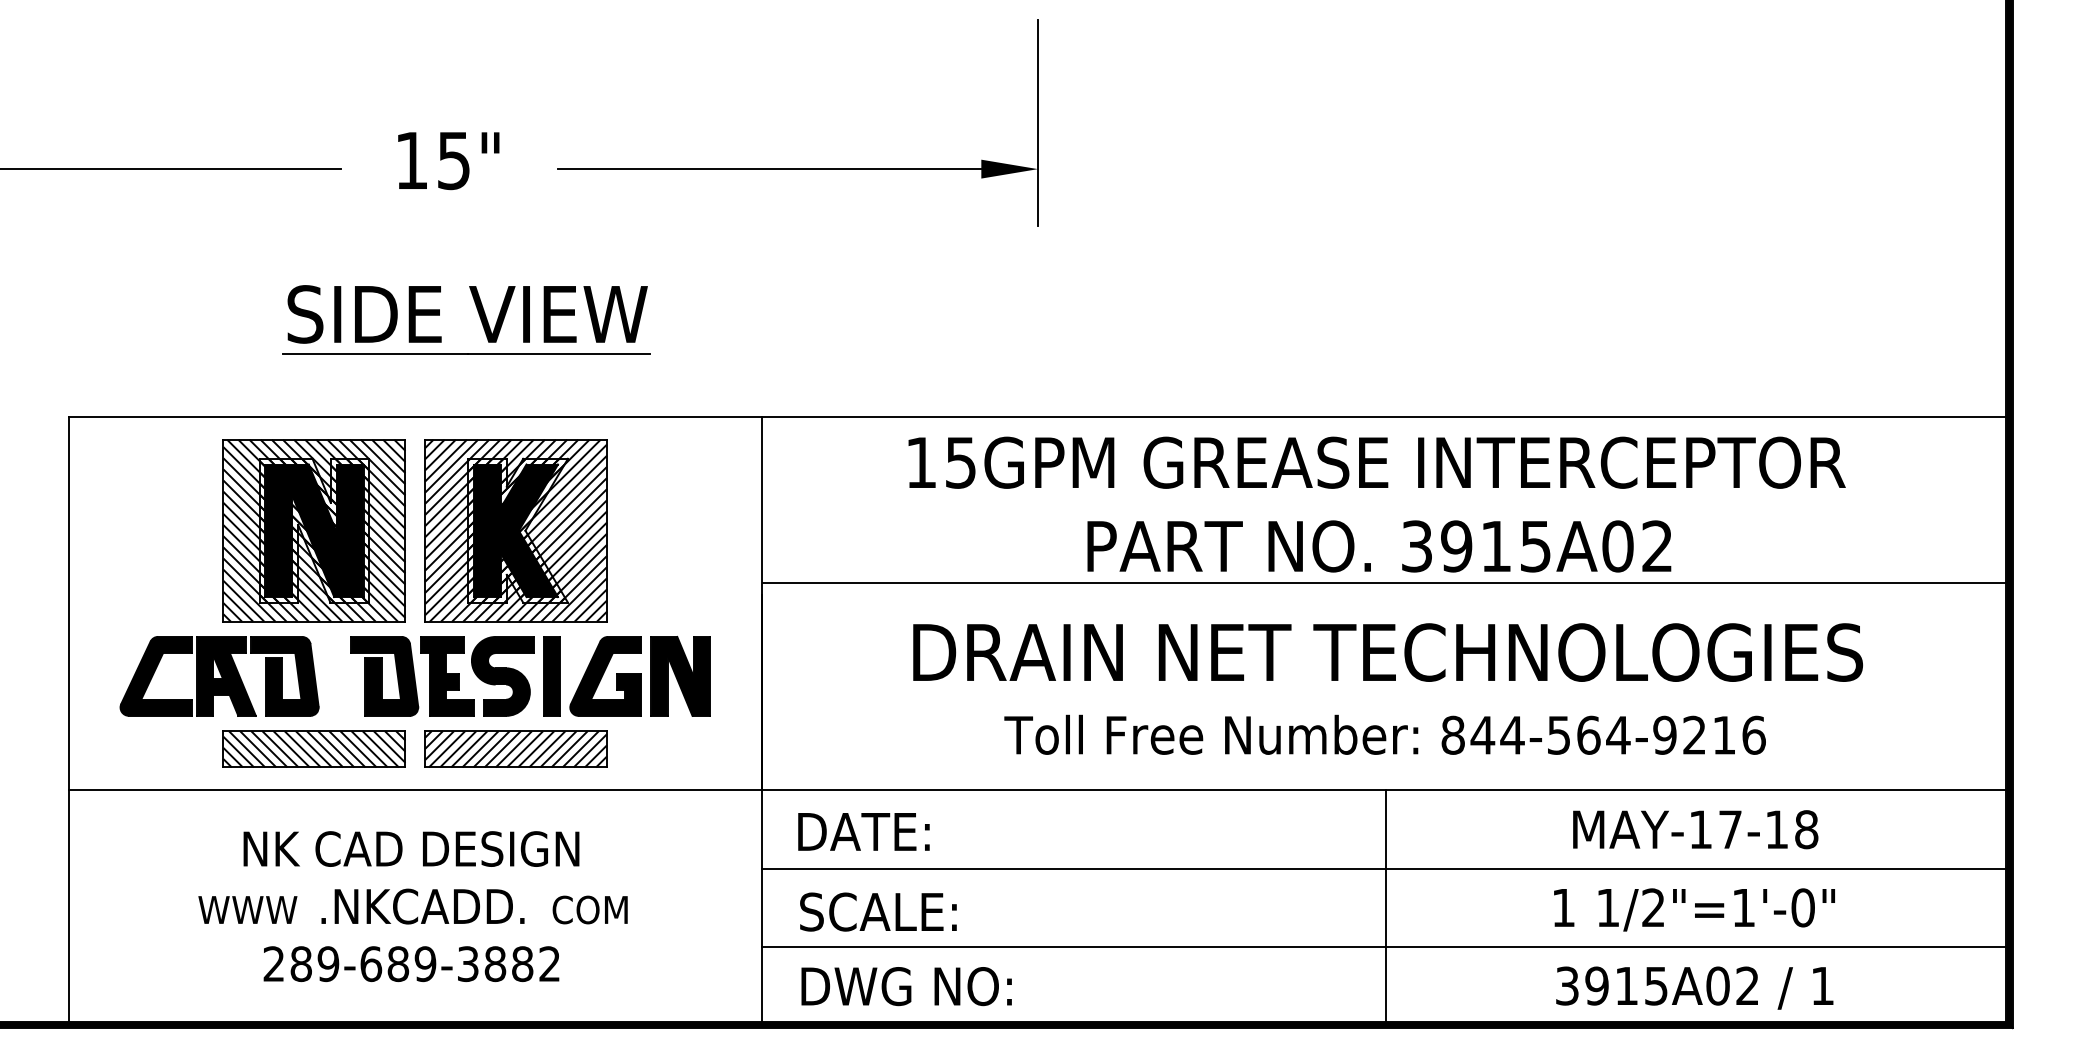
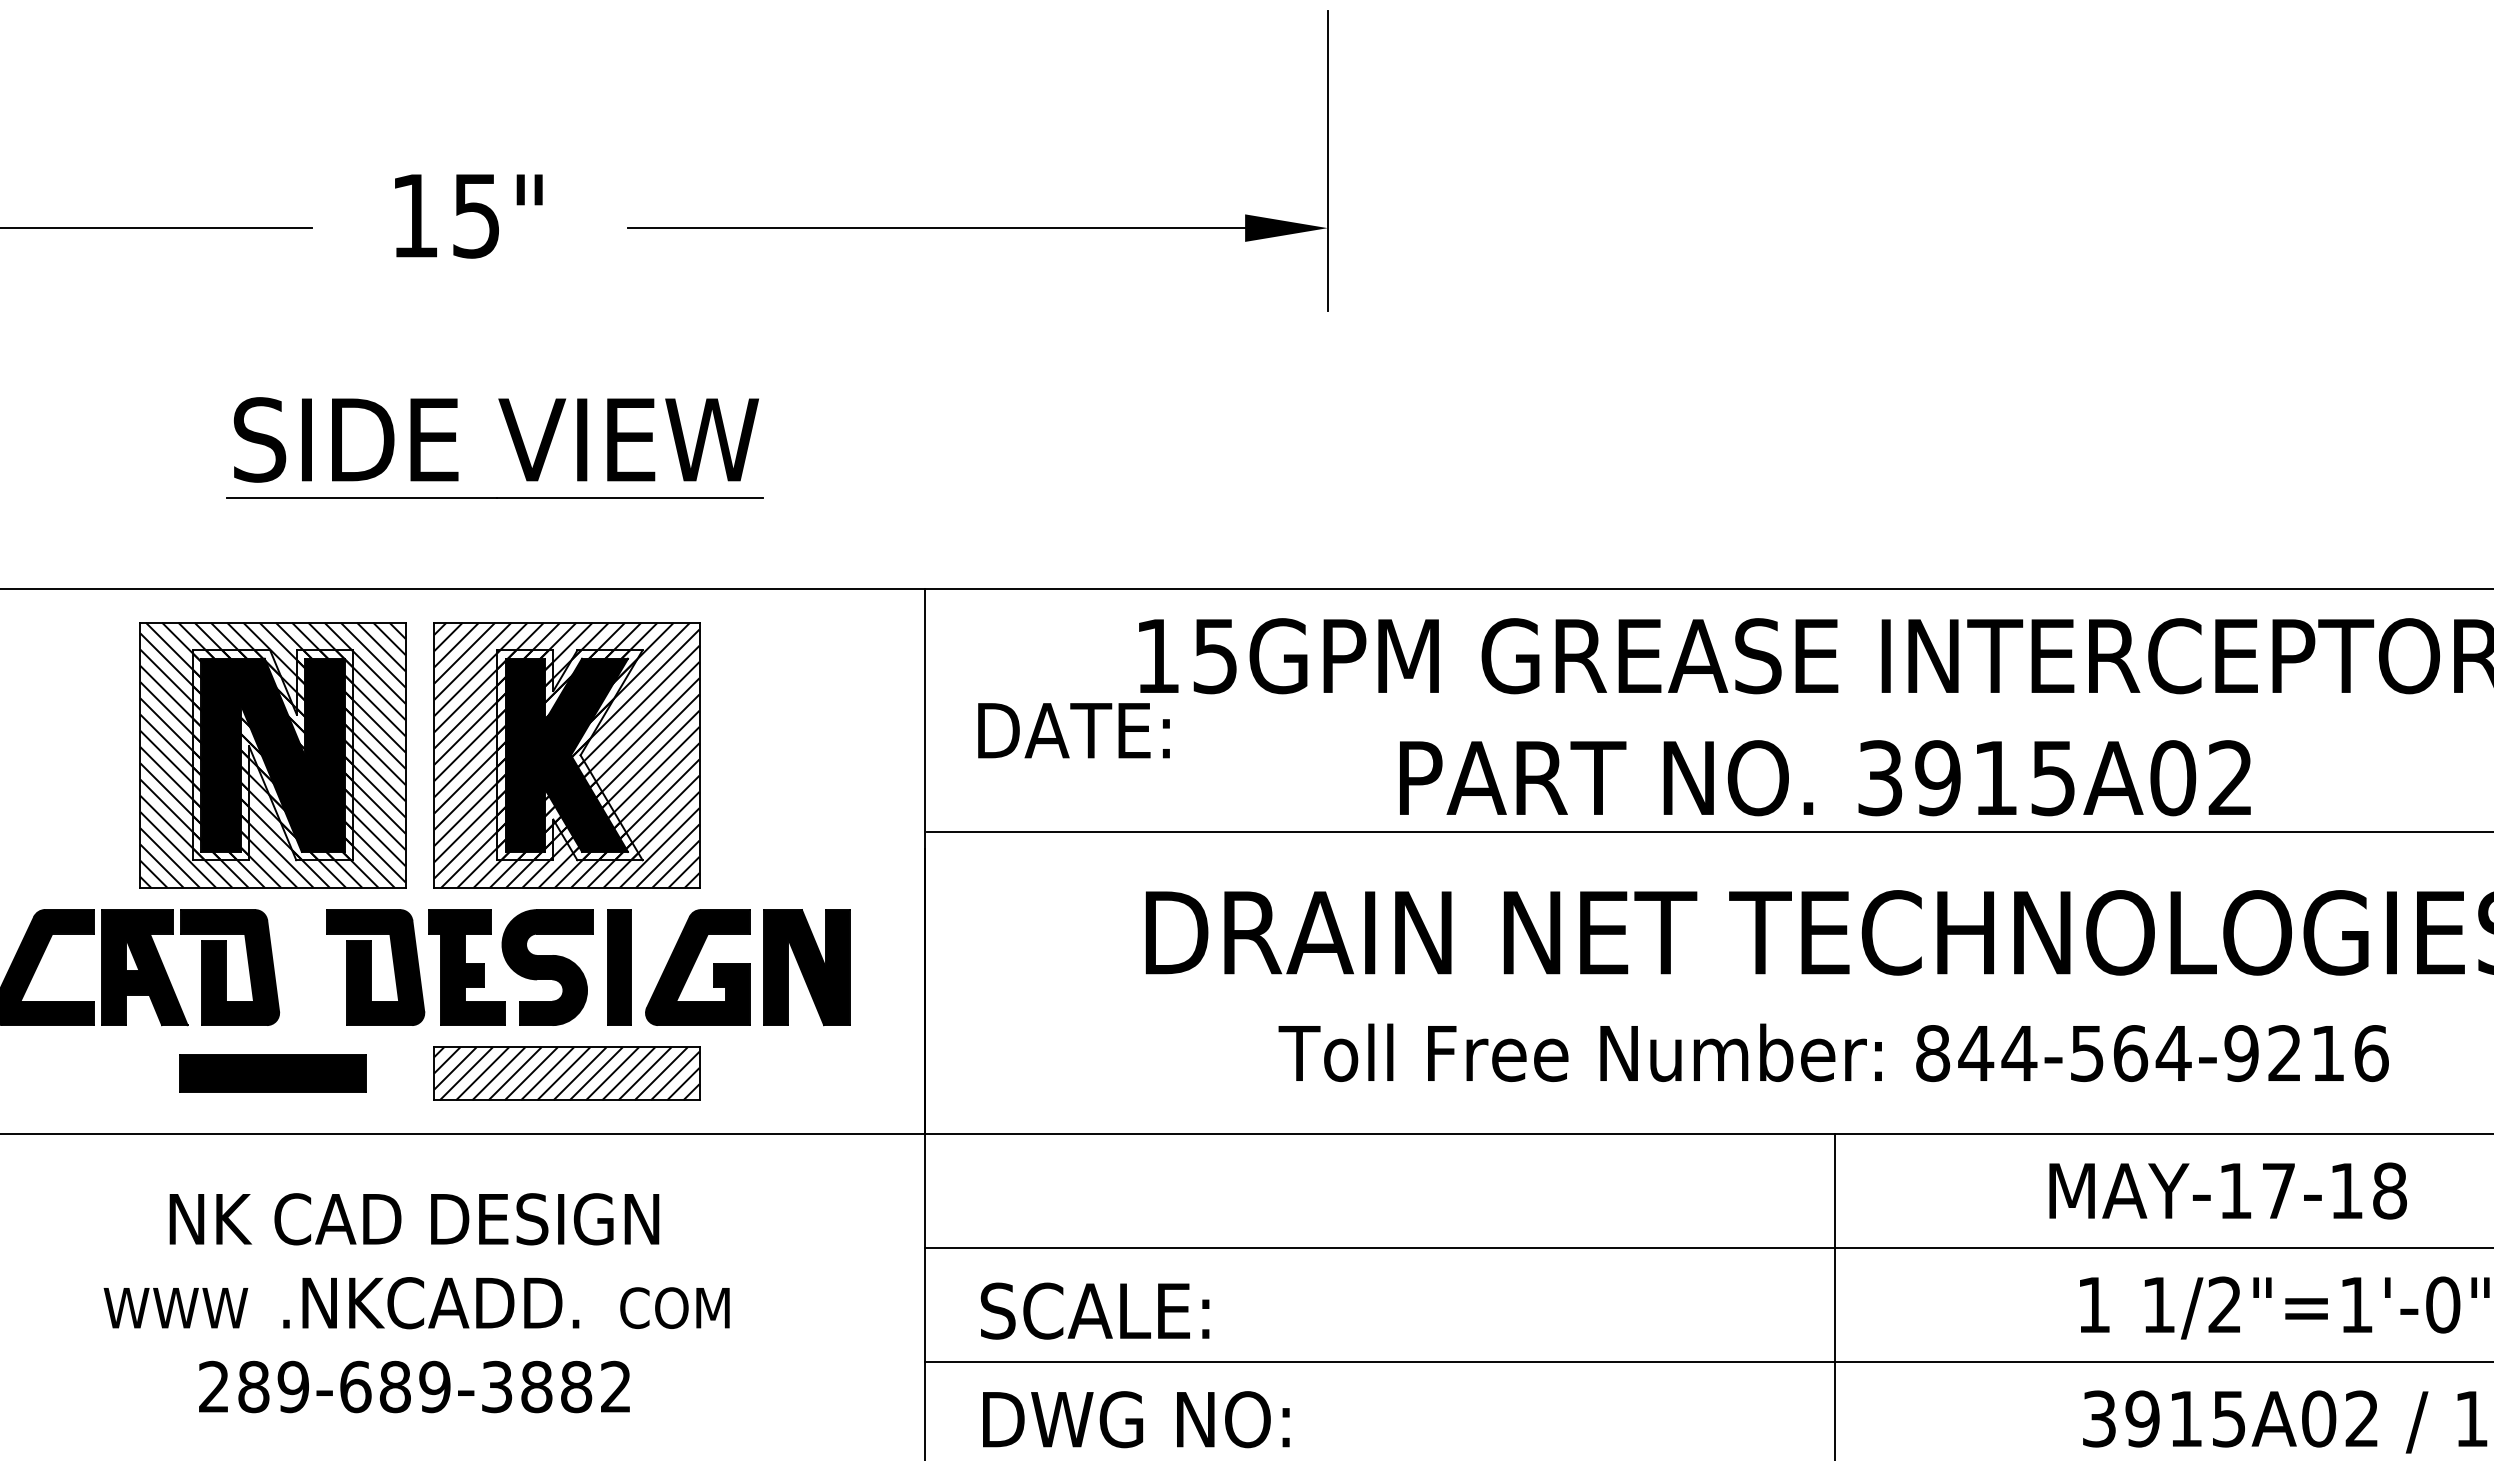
part: (313, 748) -> (271, 1072), size x0.7
text: (1695, 829) -> (2227, 1190), moved
text: (863, 831) -> (1073, 730), moved

